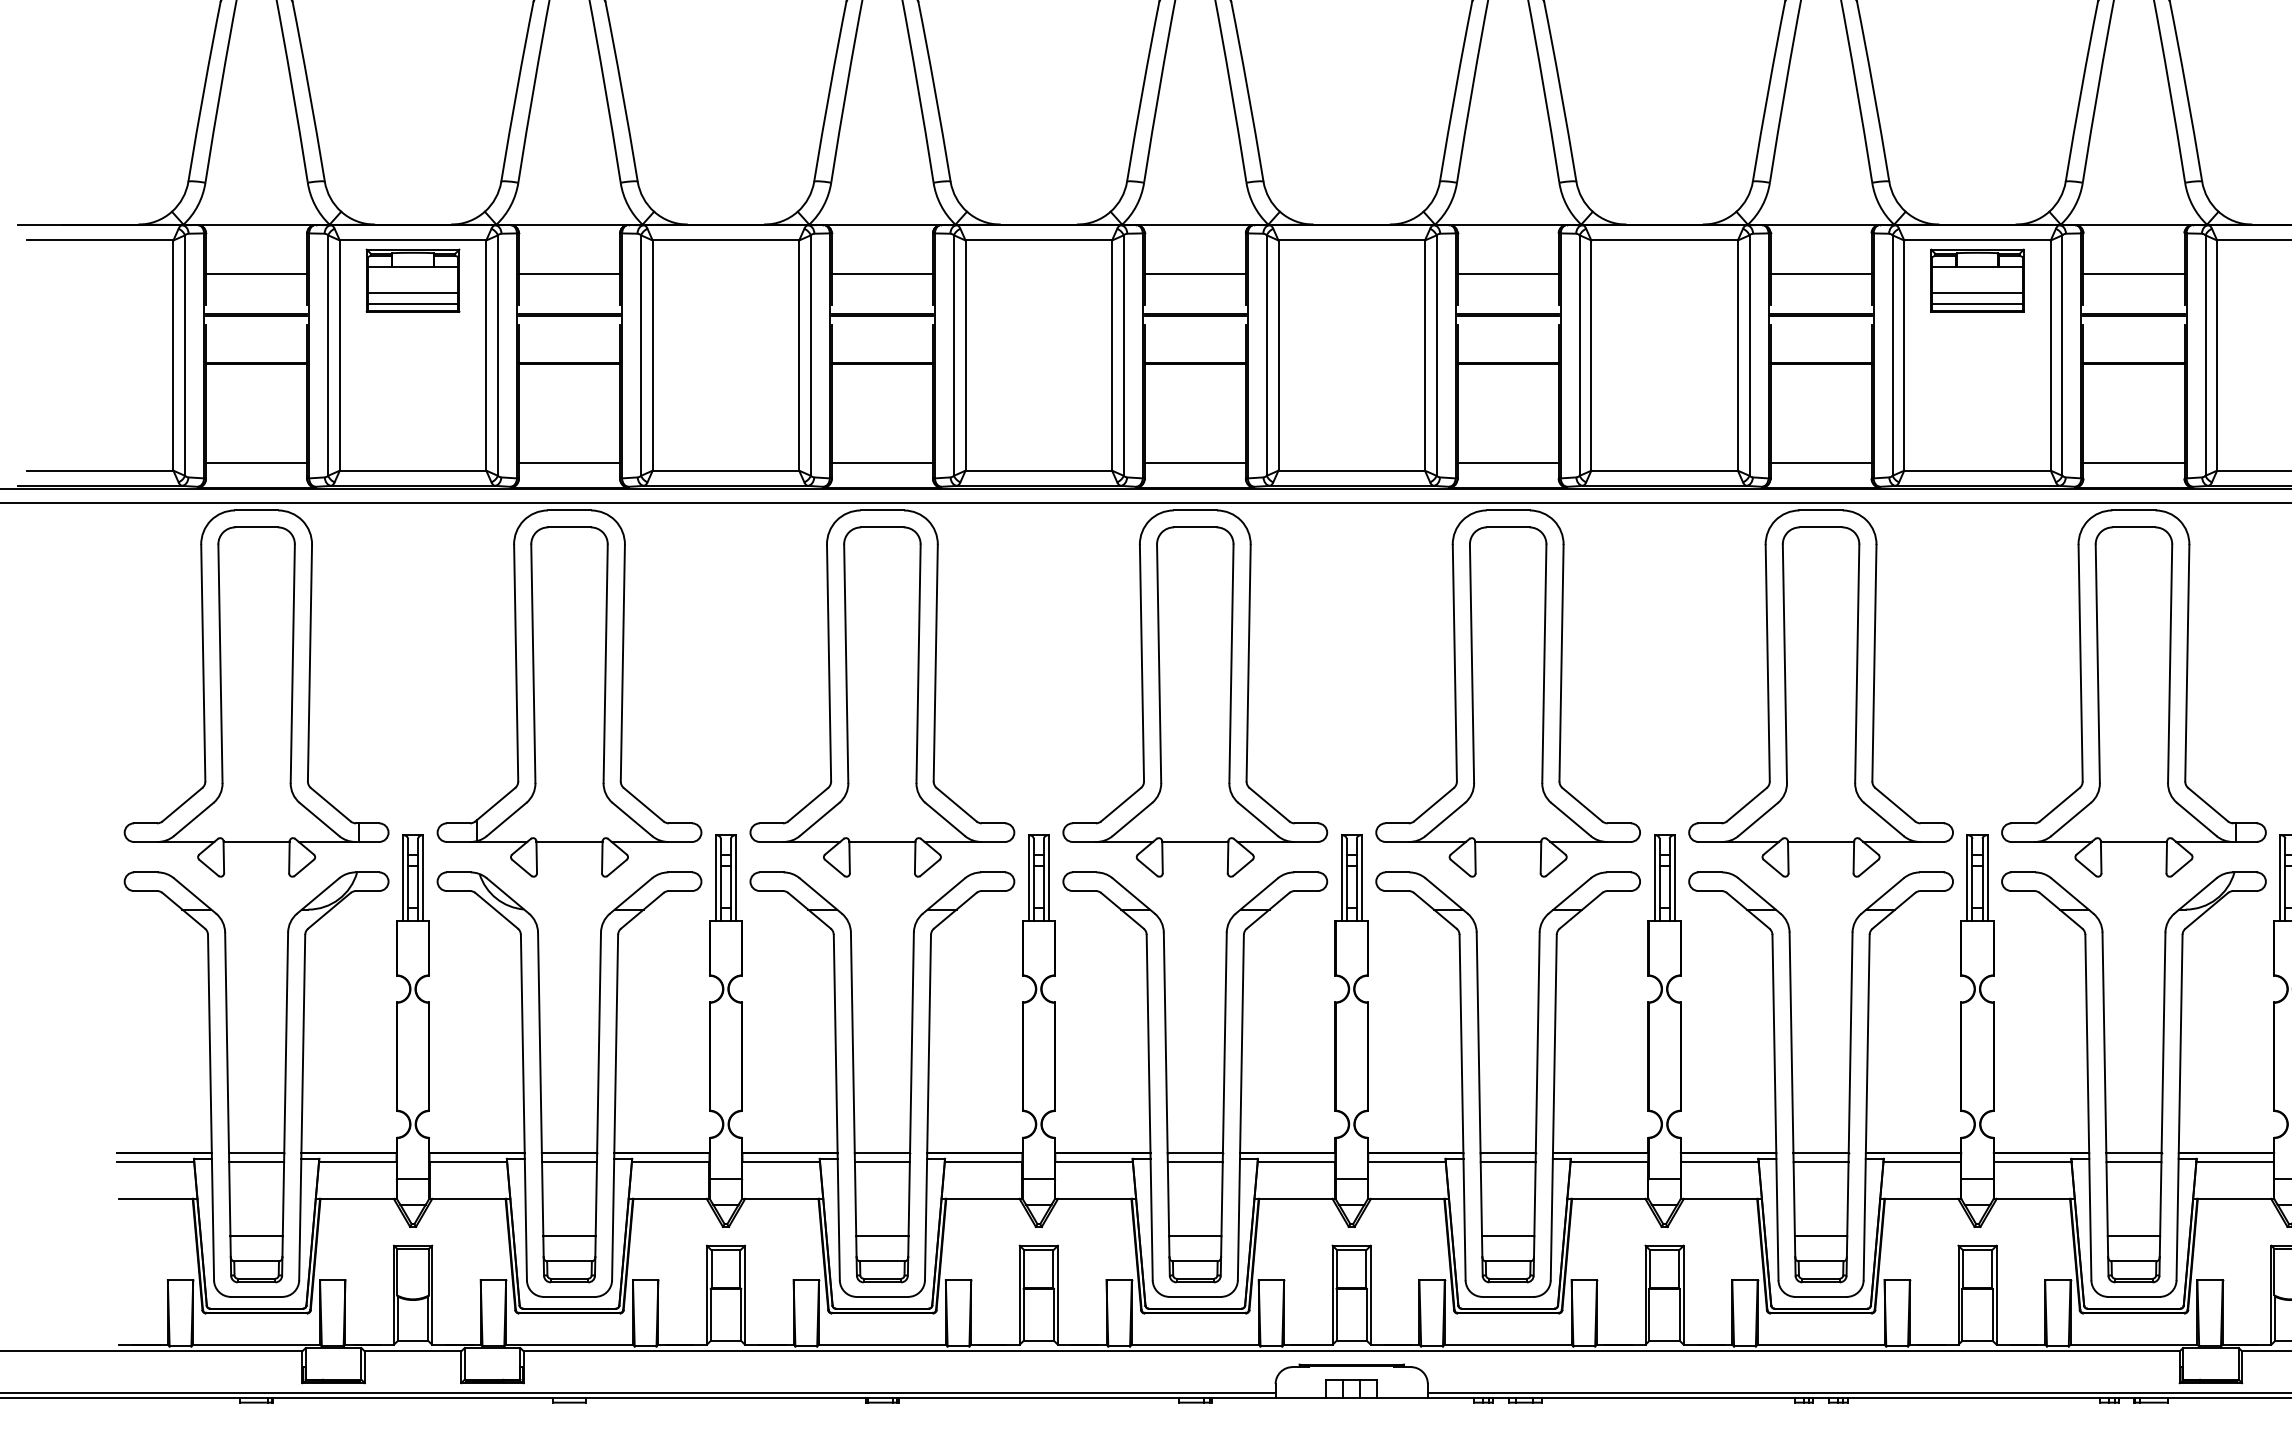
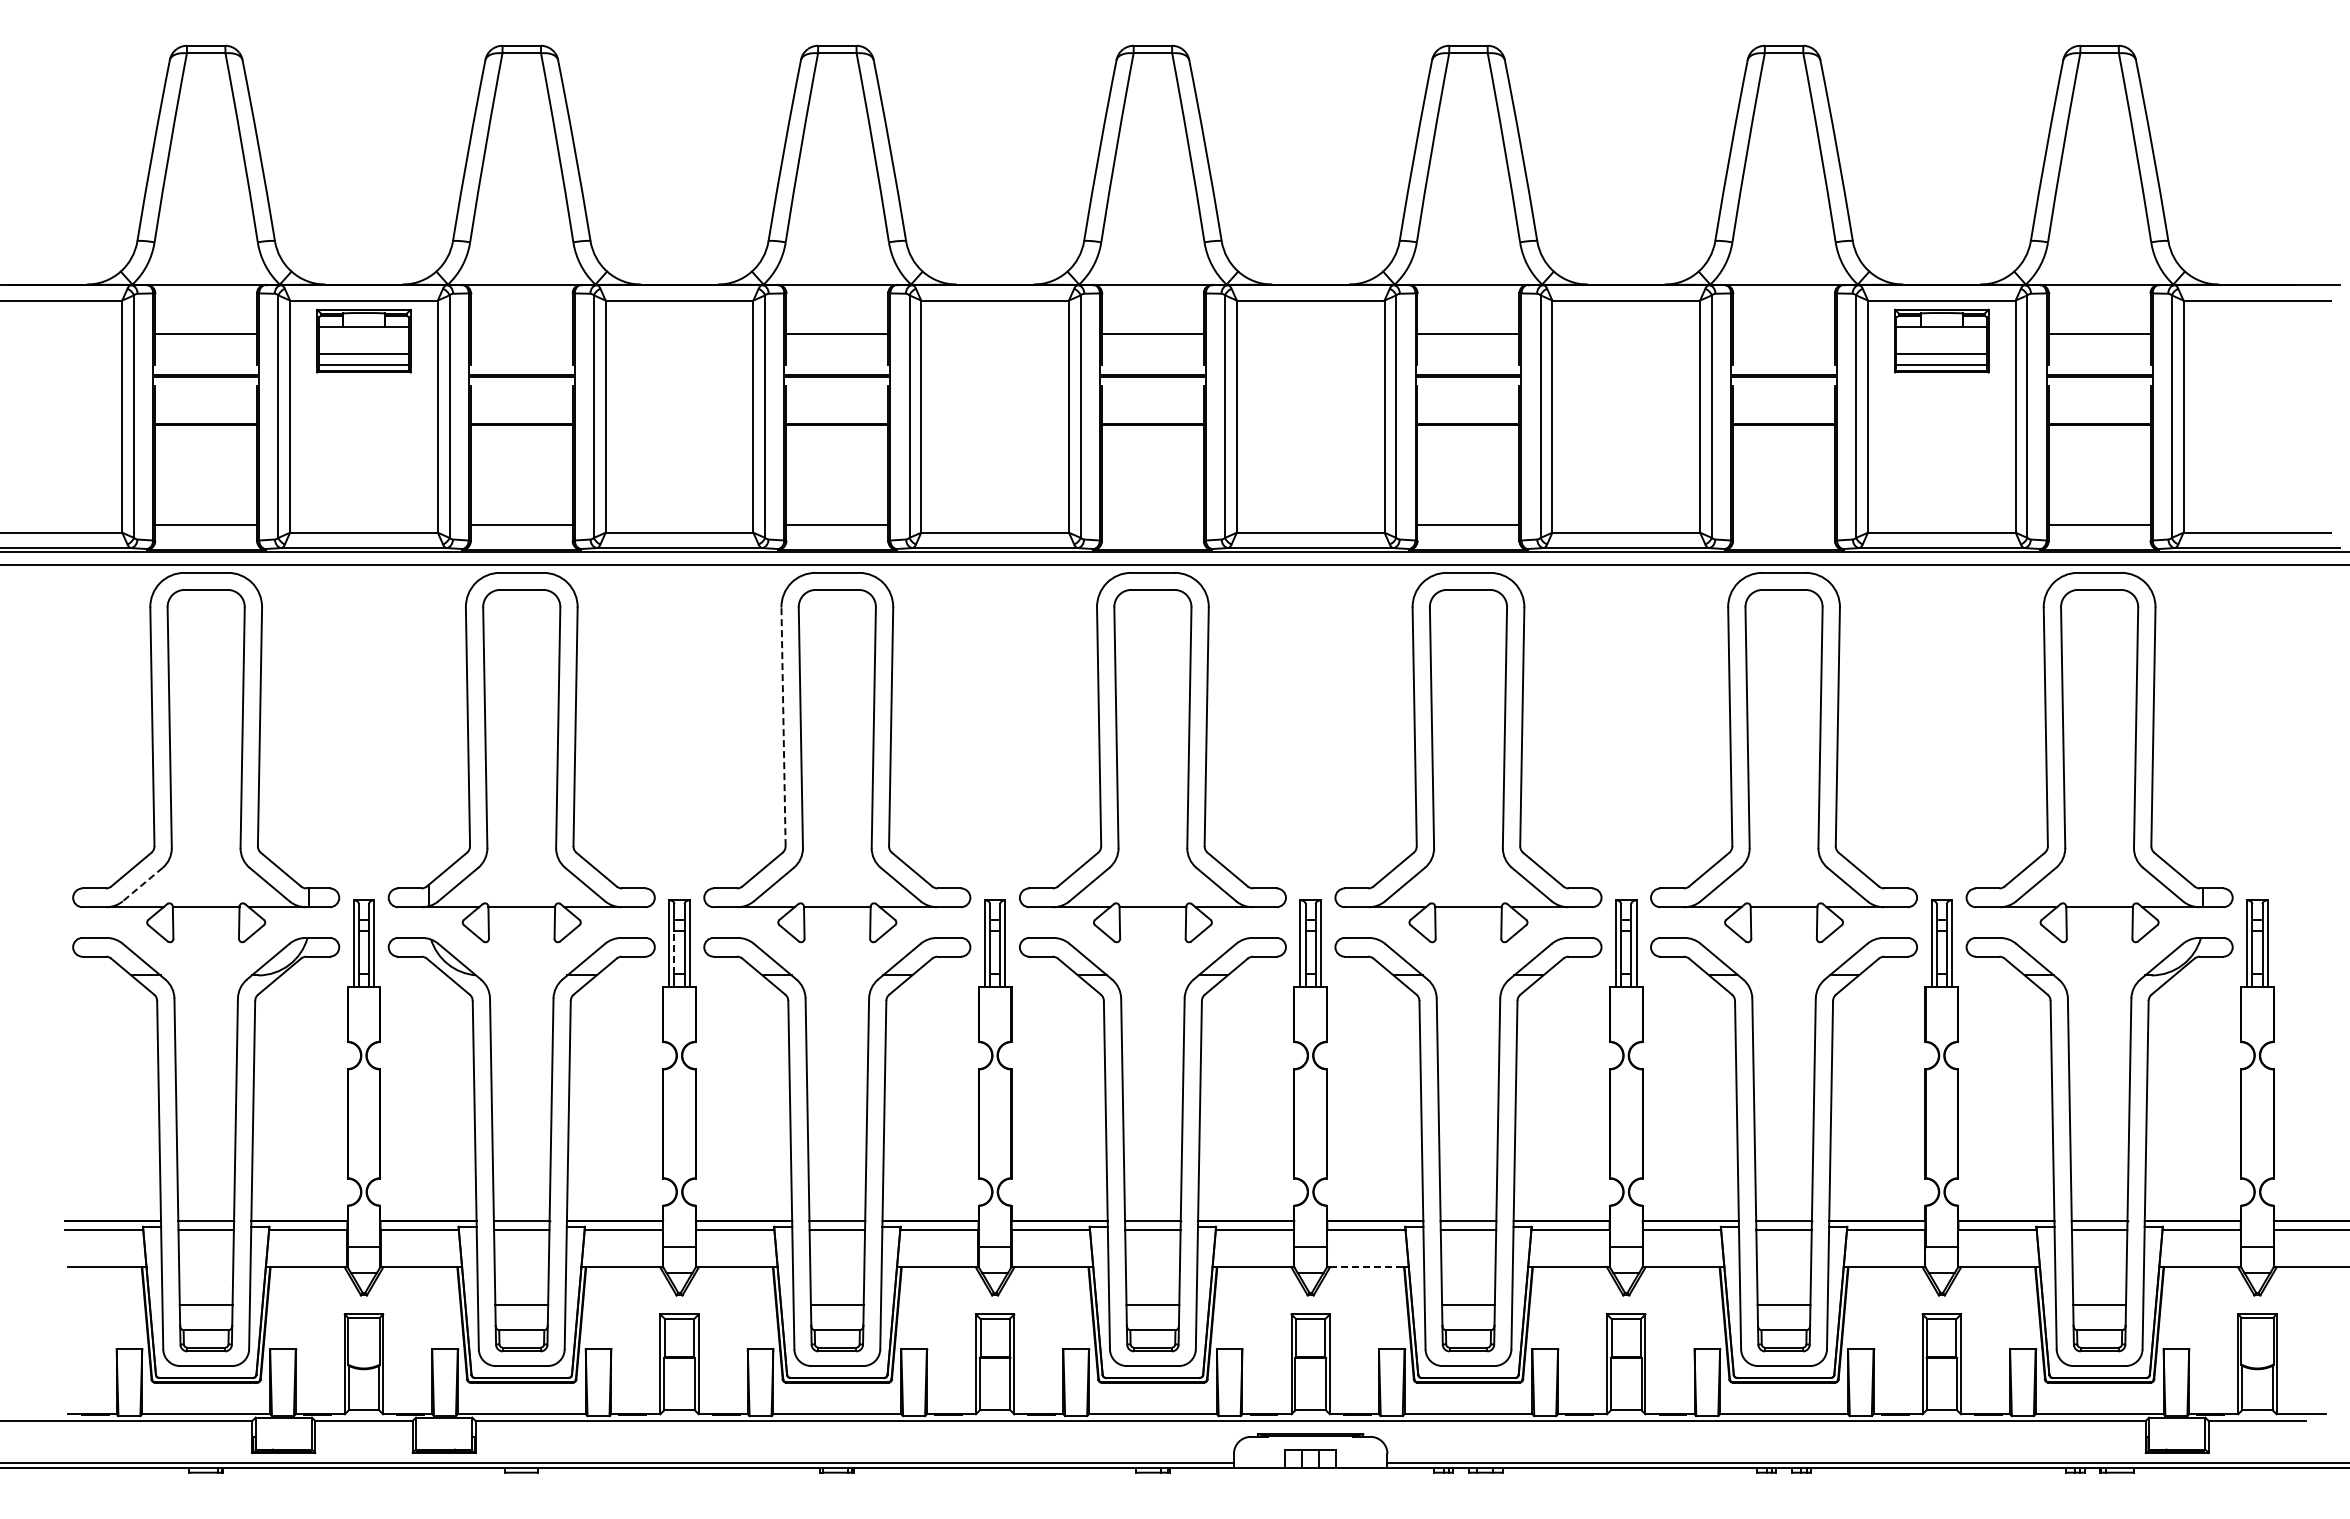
line: (569, 274) -> (521, 334), removed
line: (1821, 274) -> (1784, 334), removed
line: (1194, 462) -> (1152, 524), removed
line: (1821, 462) -> (1784, 524), removed
line: (829, 662) -> (783, 726), solid -> dashed
line: (193, 819) -> (142, 884), solid -> dashed
line: (720, 886) -> (674, 952), solid -> dashed
line: (1408, 1199) -> (1367, 1267), solid -> dashed

